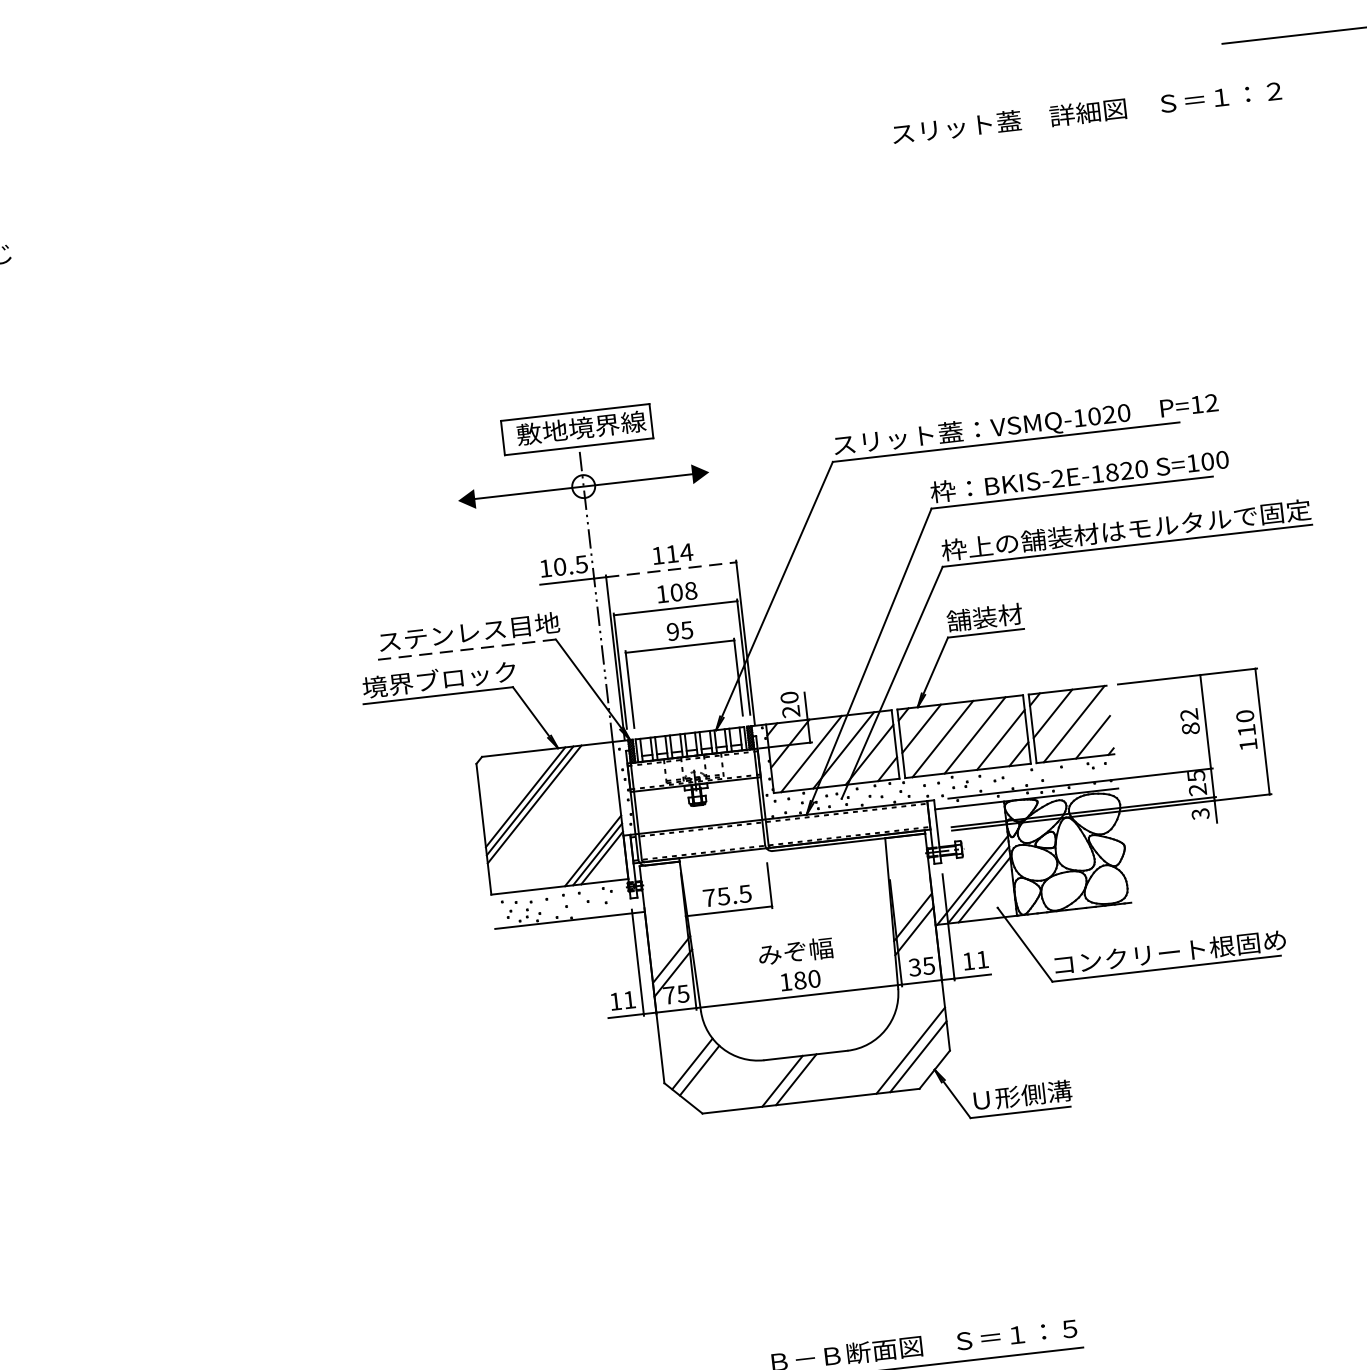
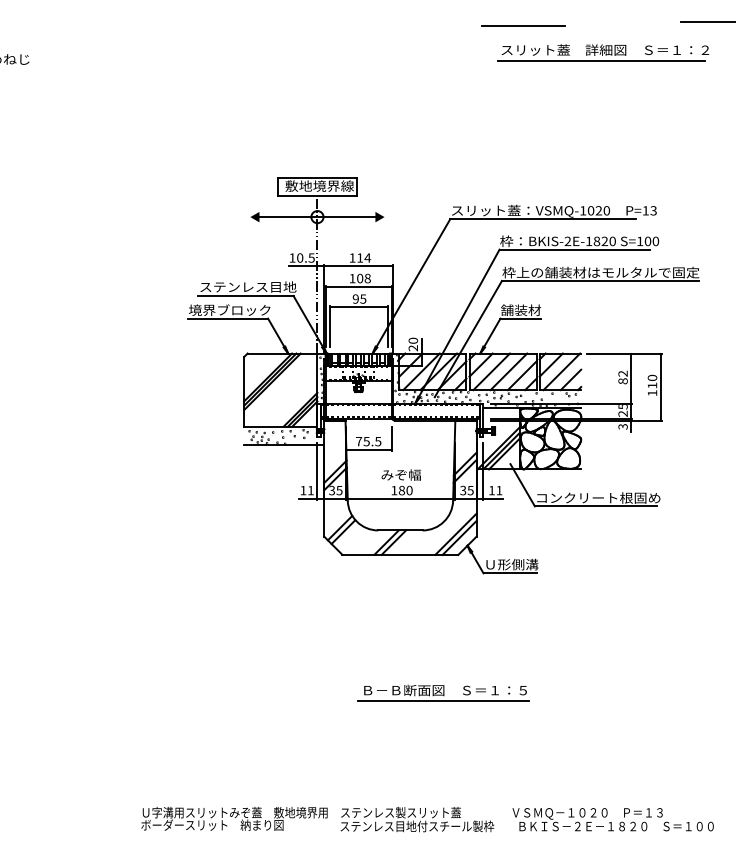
line: (928, 83) -> (523, 25), added
line: (1082, 134) -> (601, 61), added
text: (1211, 404) -> (653, 211), P=12 -> P=13
line: (671, 570) -> (358, 266), dashed -> solid
line: (465, 650) -> (245, 296), dashed -> solid
text: (670, 995) -> (332, 490), 75 -> 35

